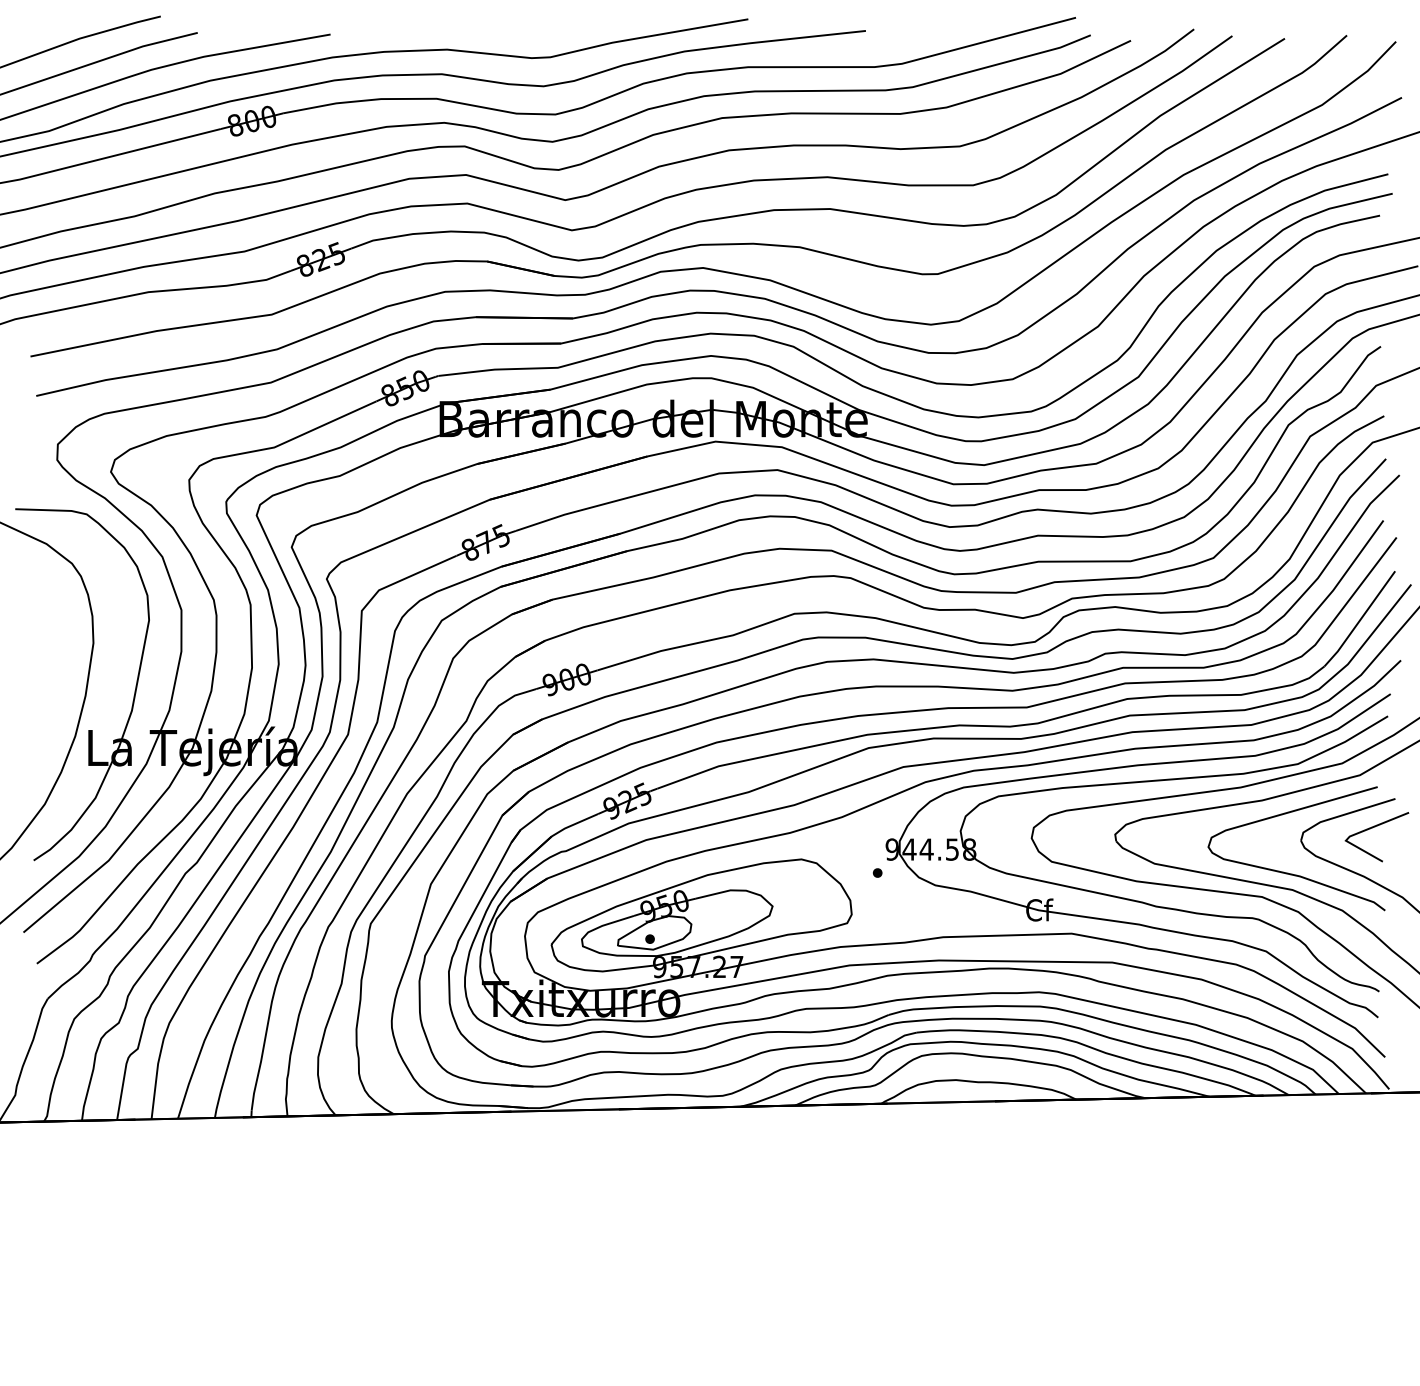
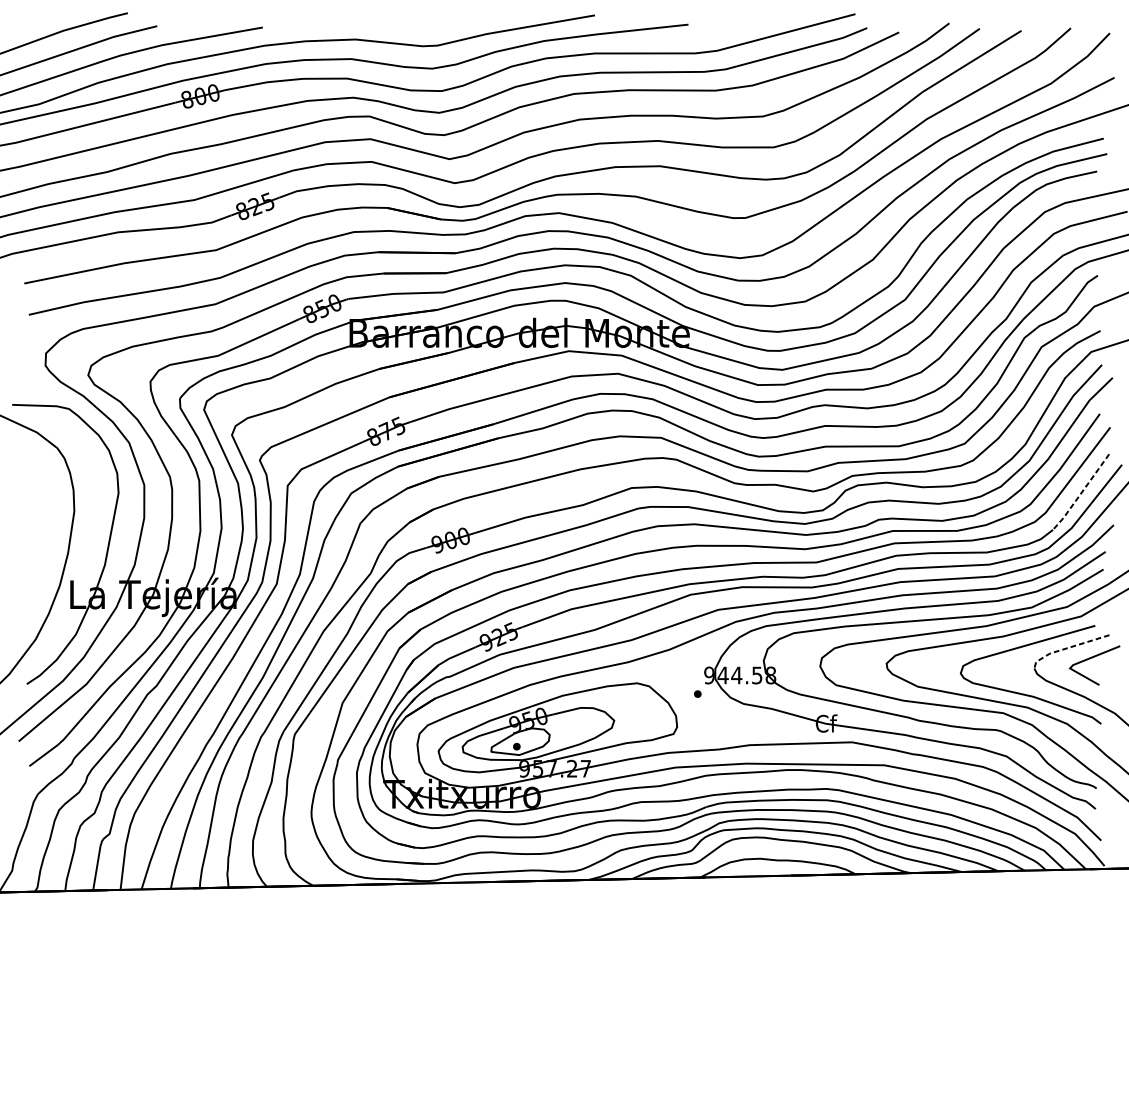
line: (1359, 620) -> (1080, 493), solid -> dashed
line: (1343, 815) -> (1068, 648), solid -> dashed

